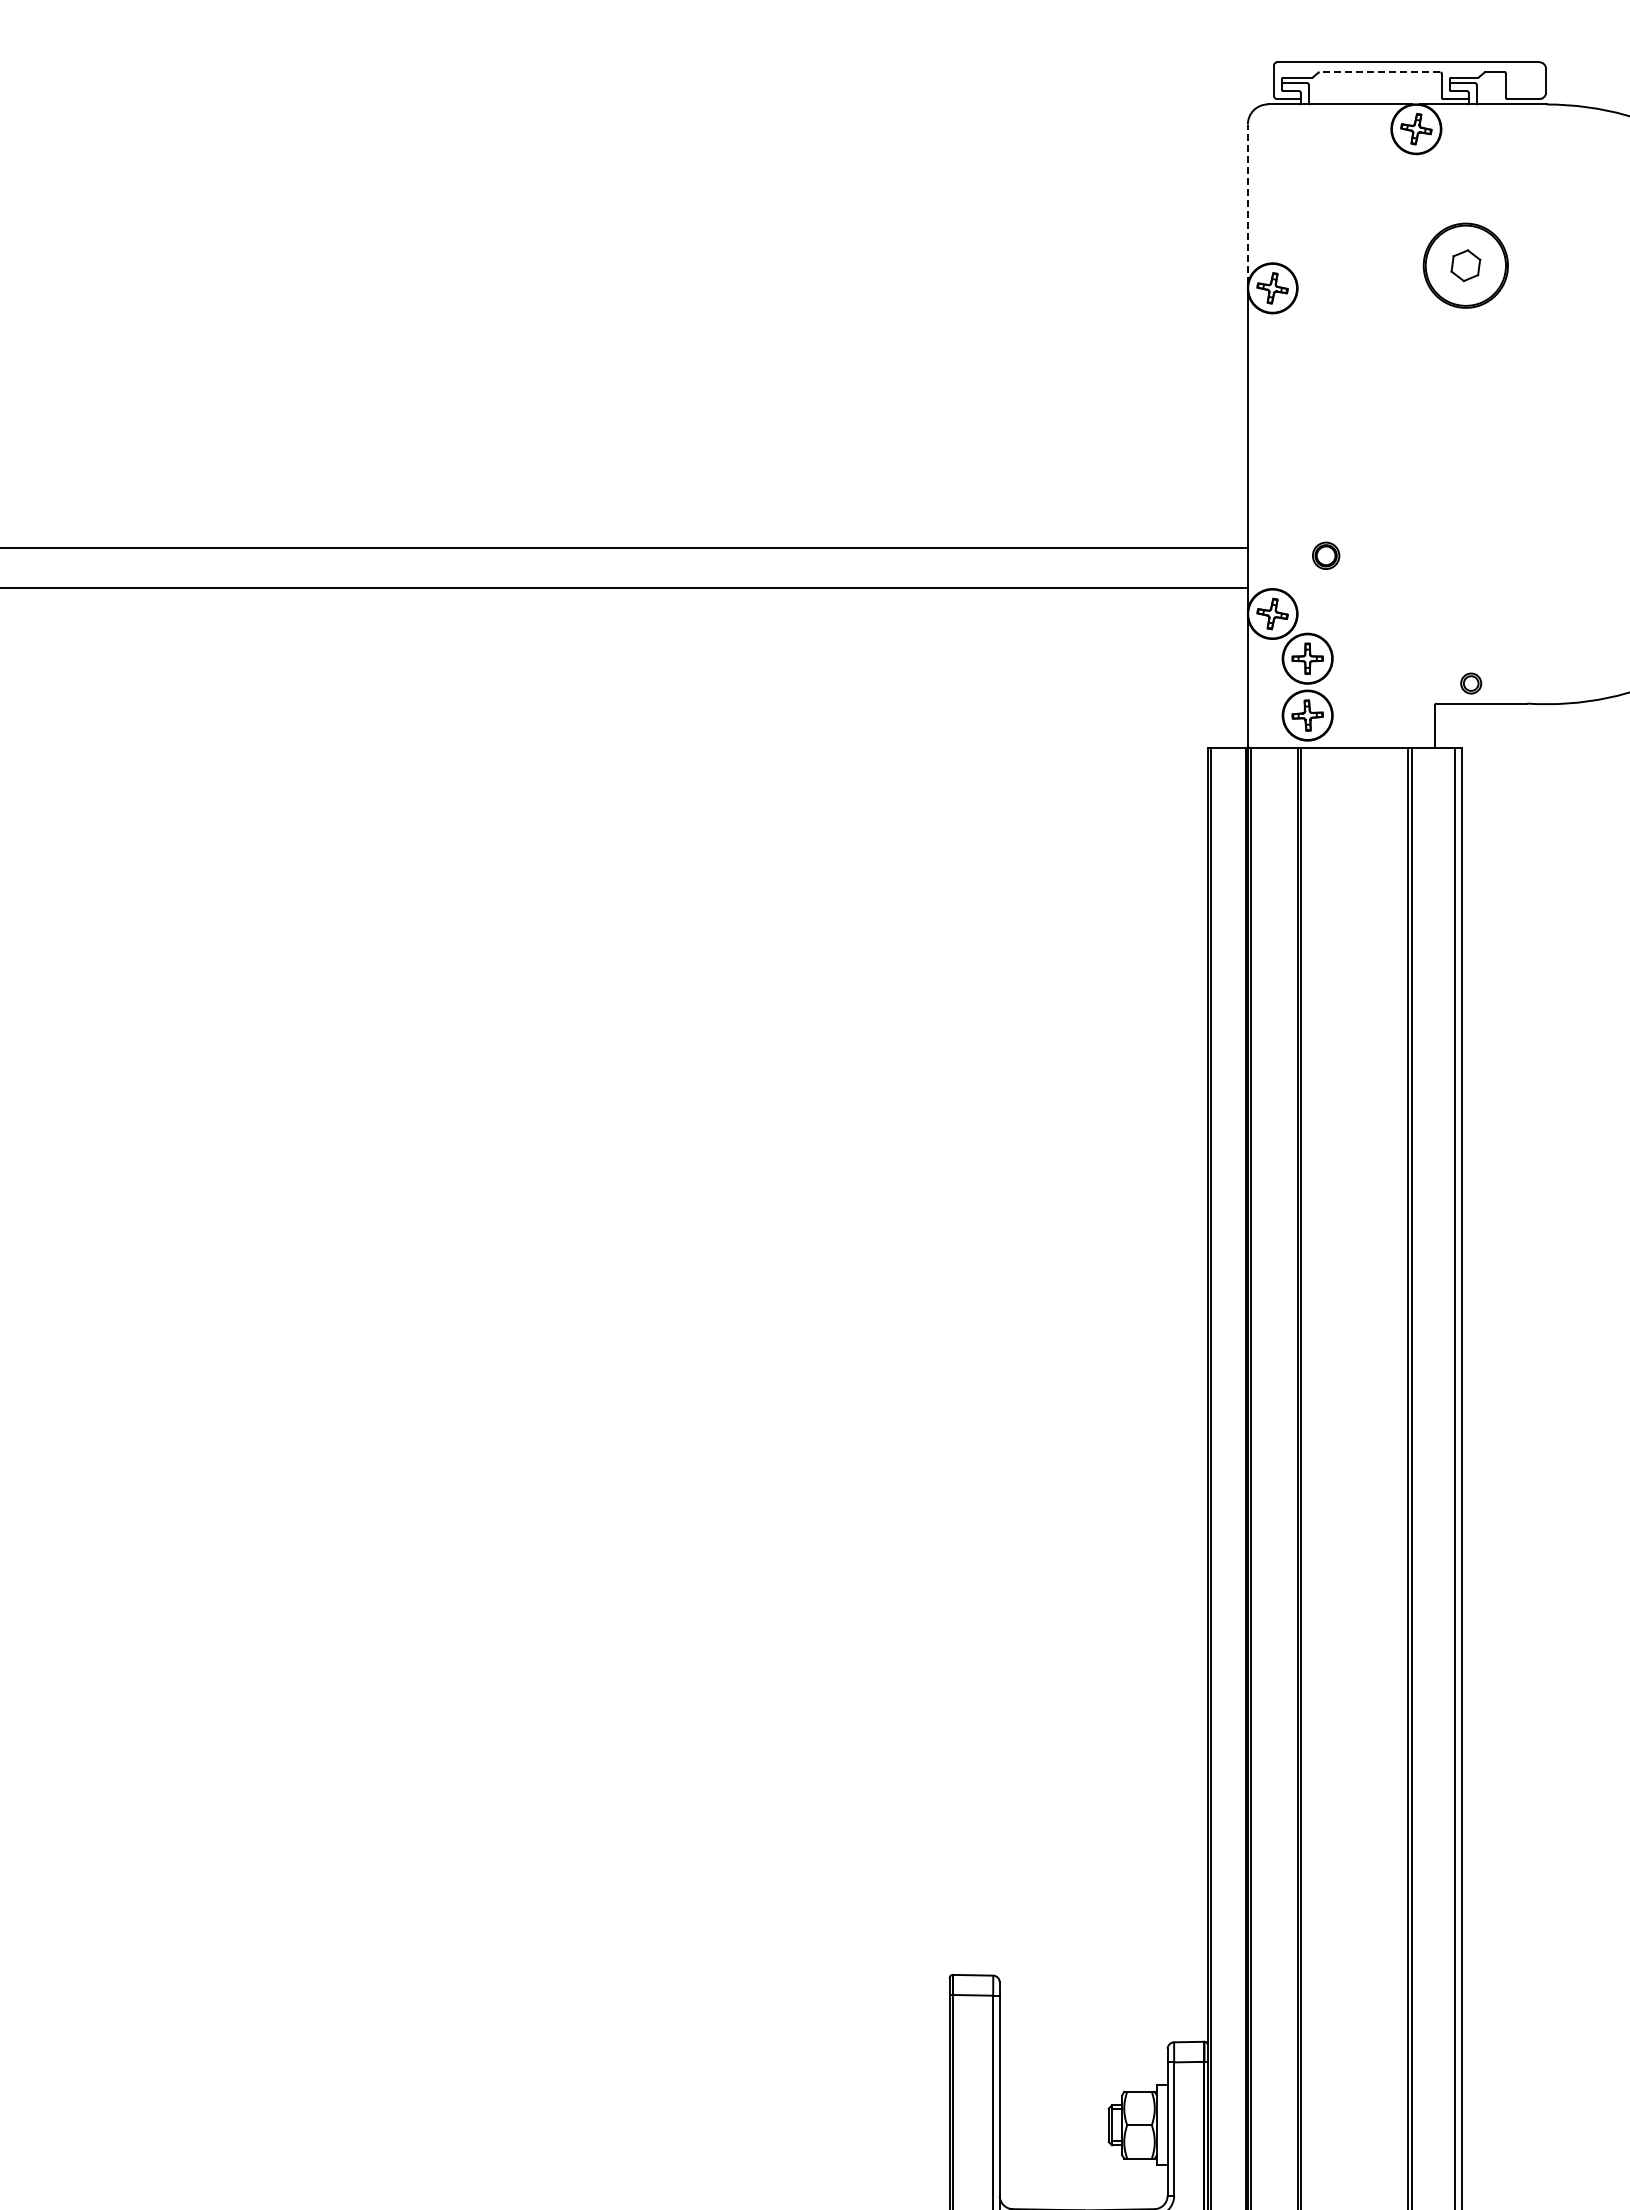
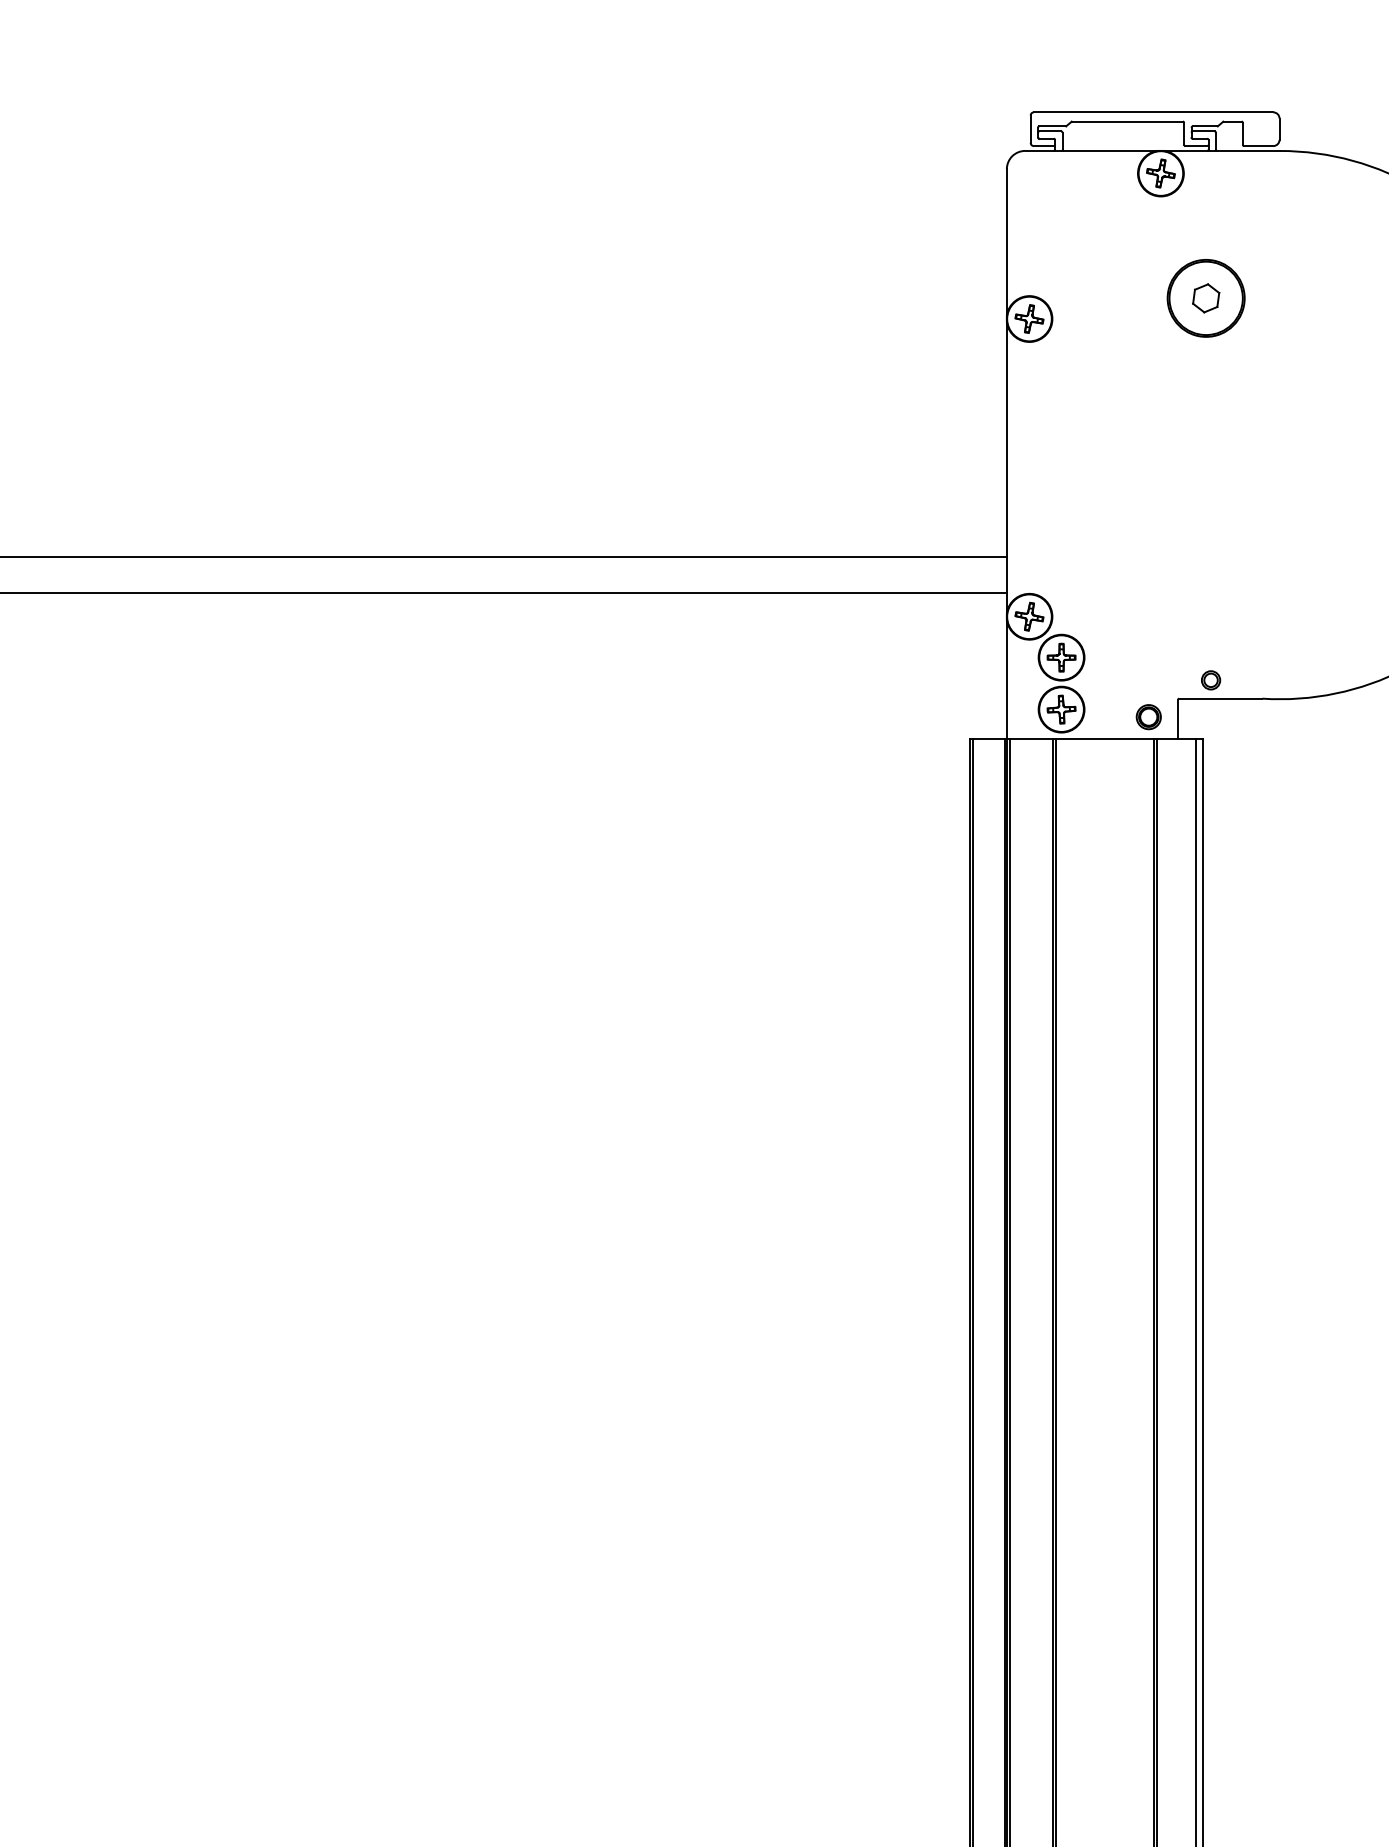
line: (1379, 72) -> (1127, 121), dashed -> solid
line: (1247, 204) -> (1006, 242), dashed -> solid
part: (1326, 555) -> (1149, 716), moved

